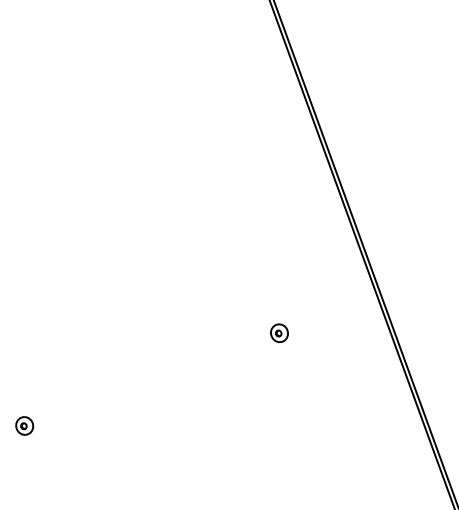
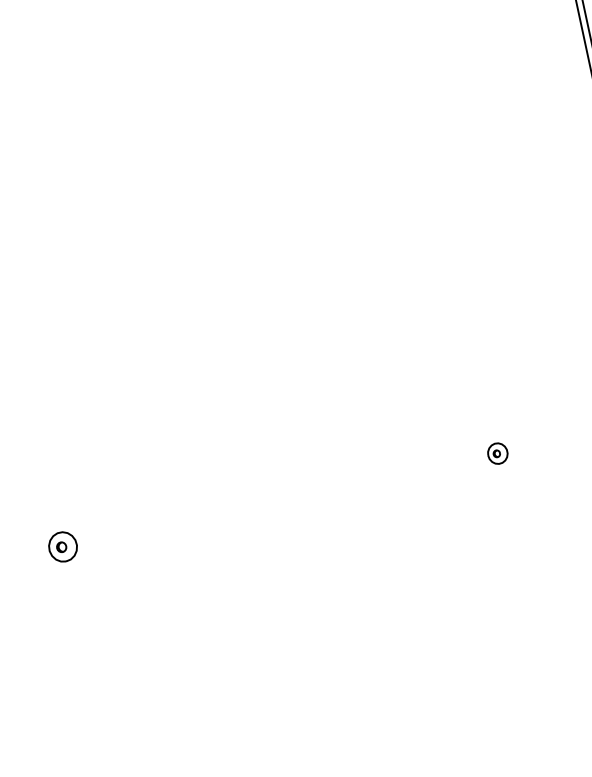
part: (279, 332) -> (497, 452), size x0.7

